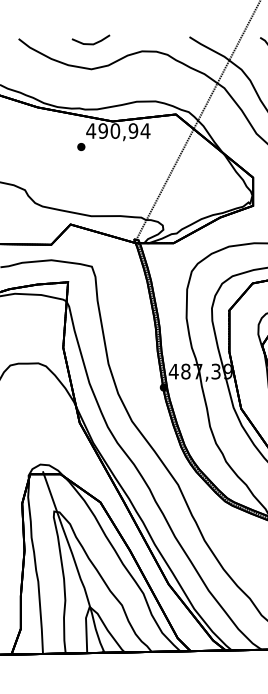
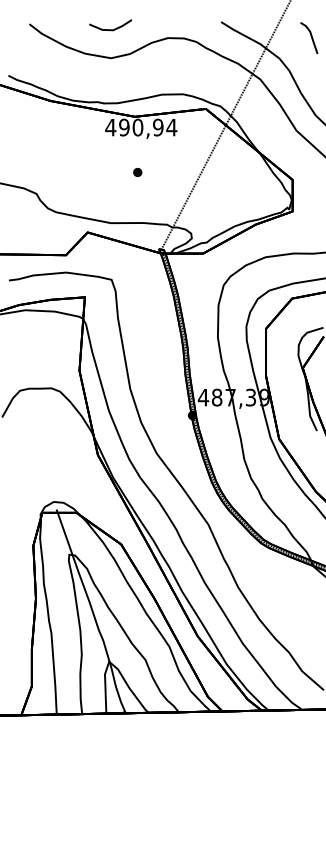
part: (81, 146) -> (137, 171), moved

